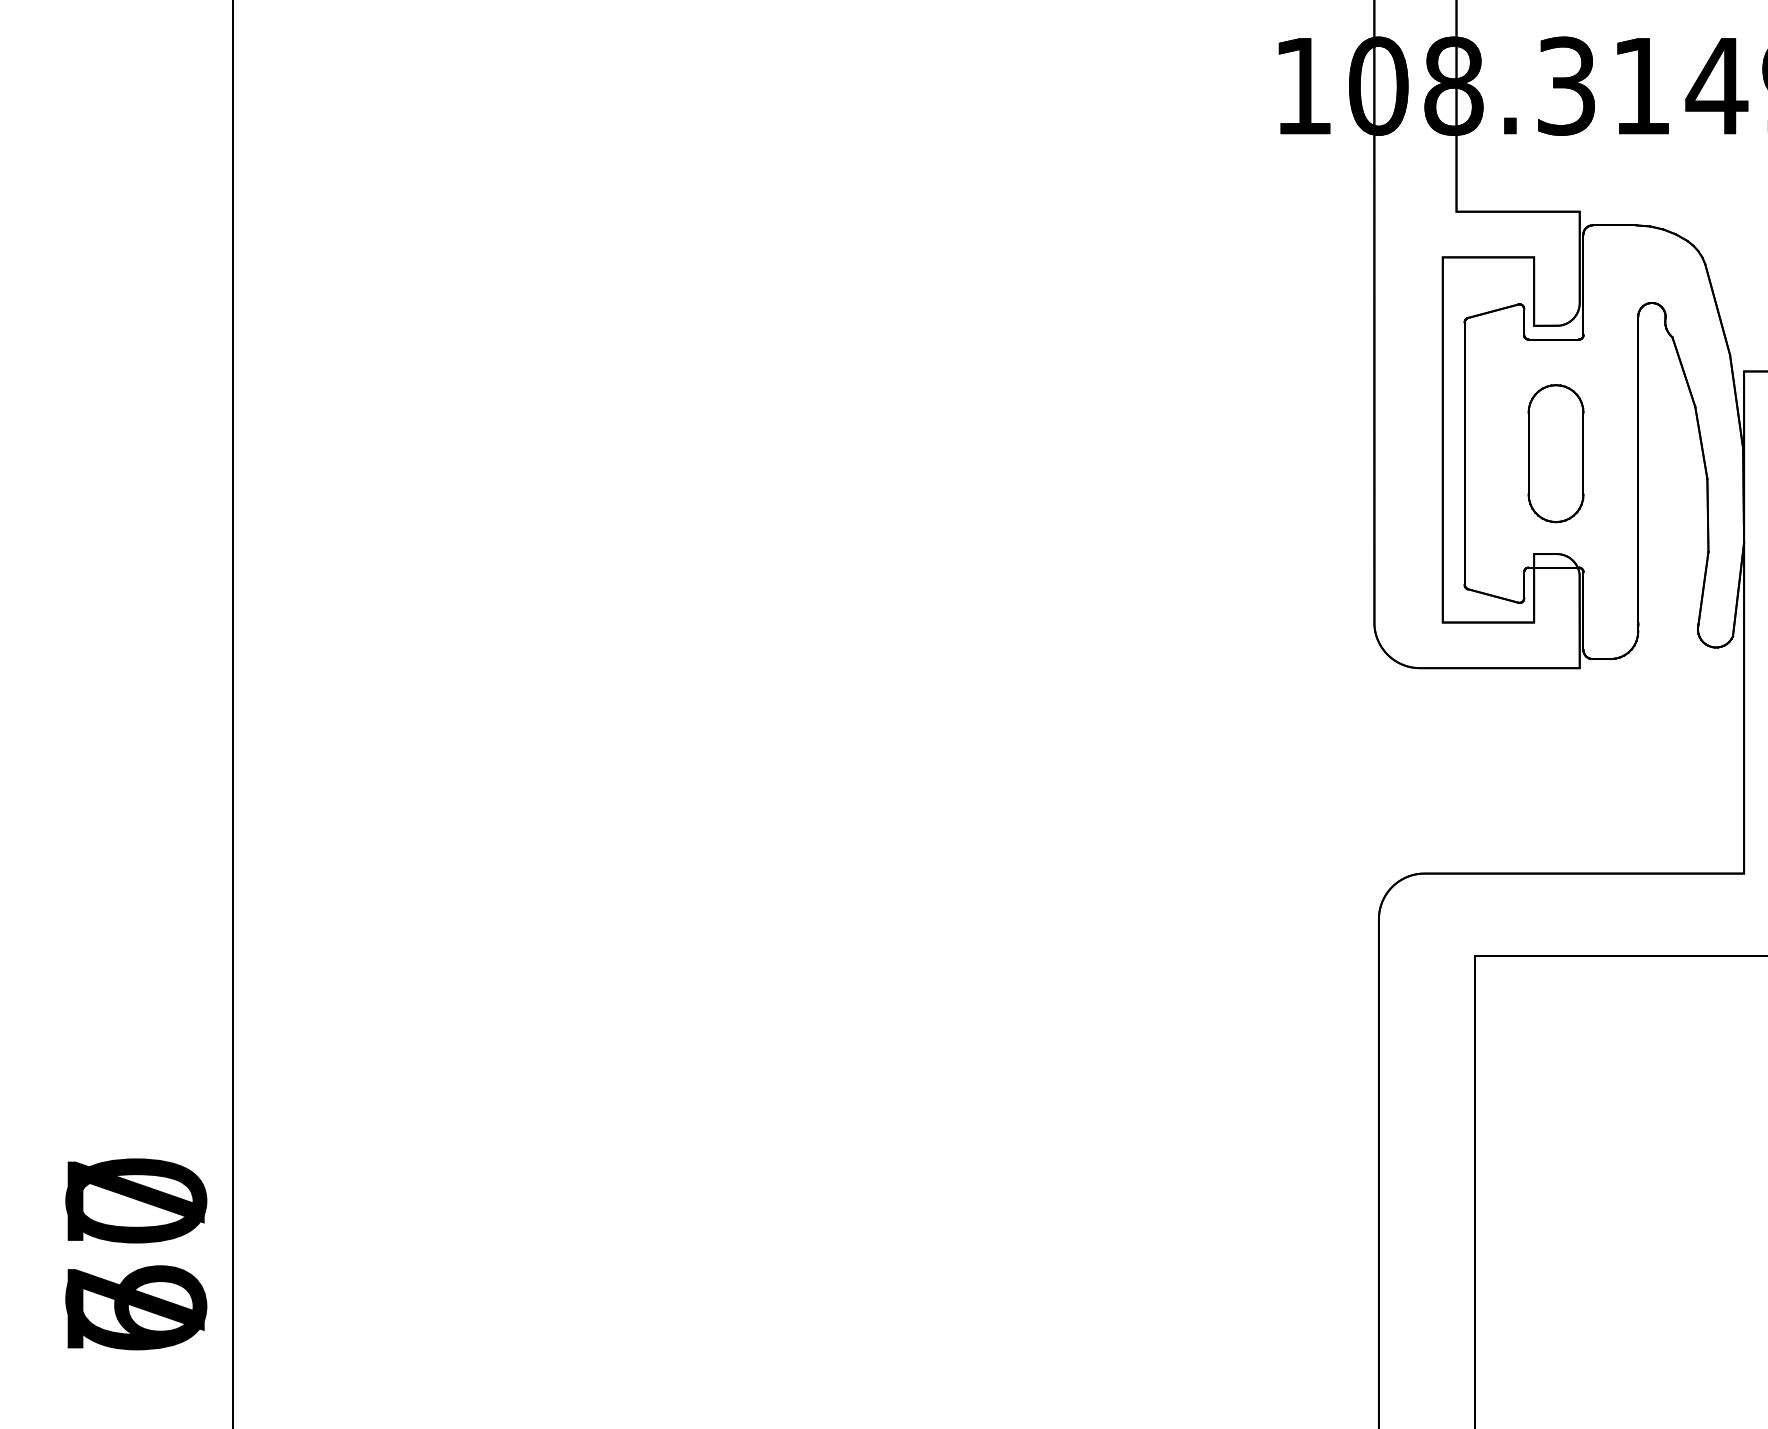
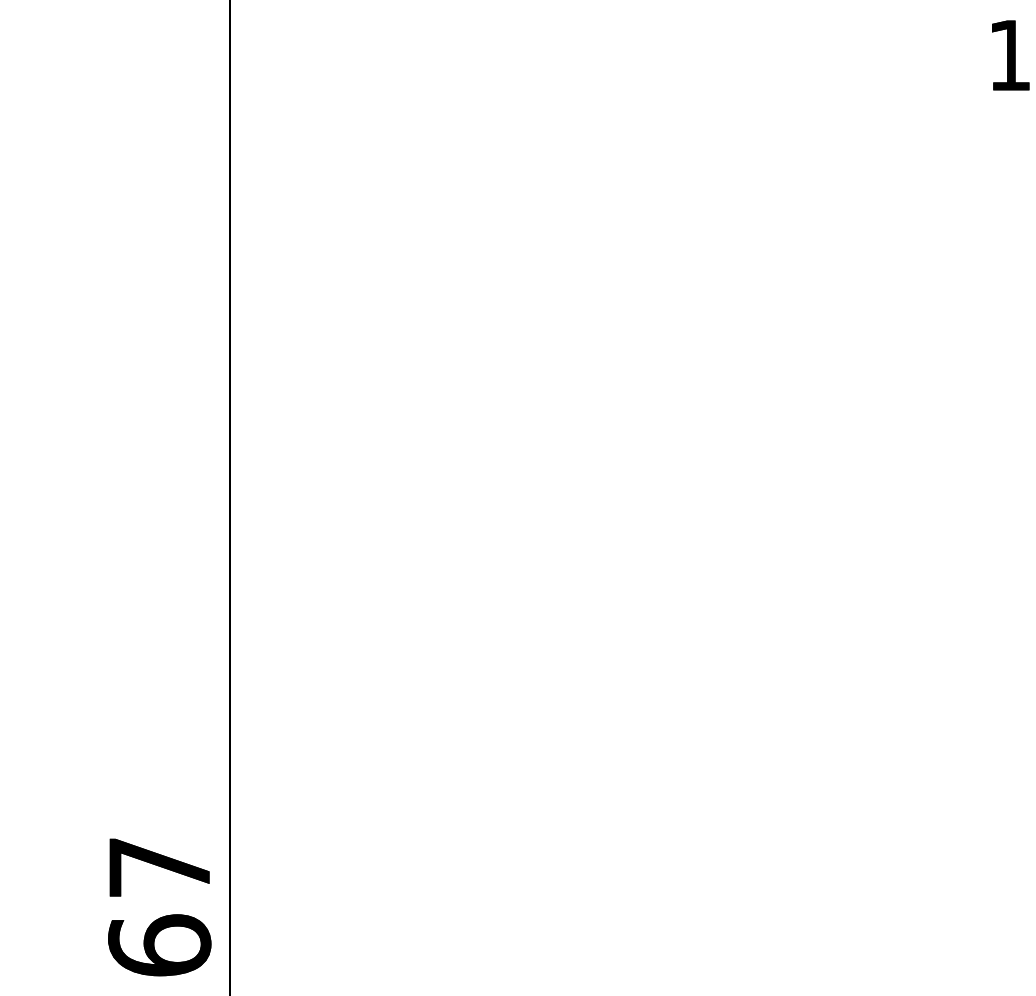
text: (136, 1254) -> (159, 906), 70 -> 67

